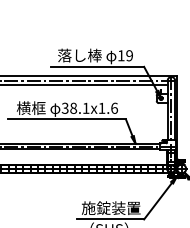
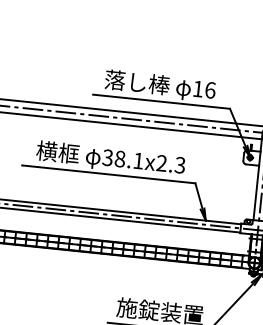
text: (129, 55) -> (210, 89), 19 -> 16
text: (108, 107) -> (171, 163), 38.1x1.6 -> 38.1x2.3

